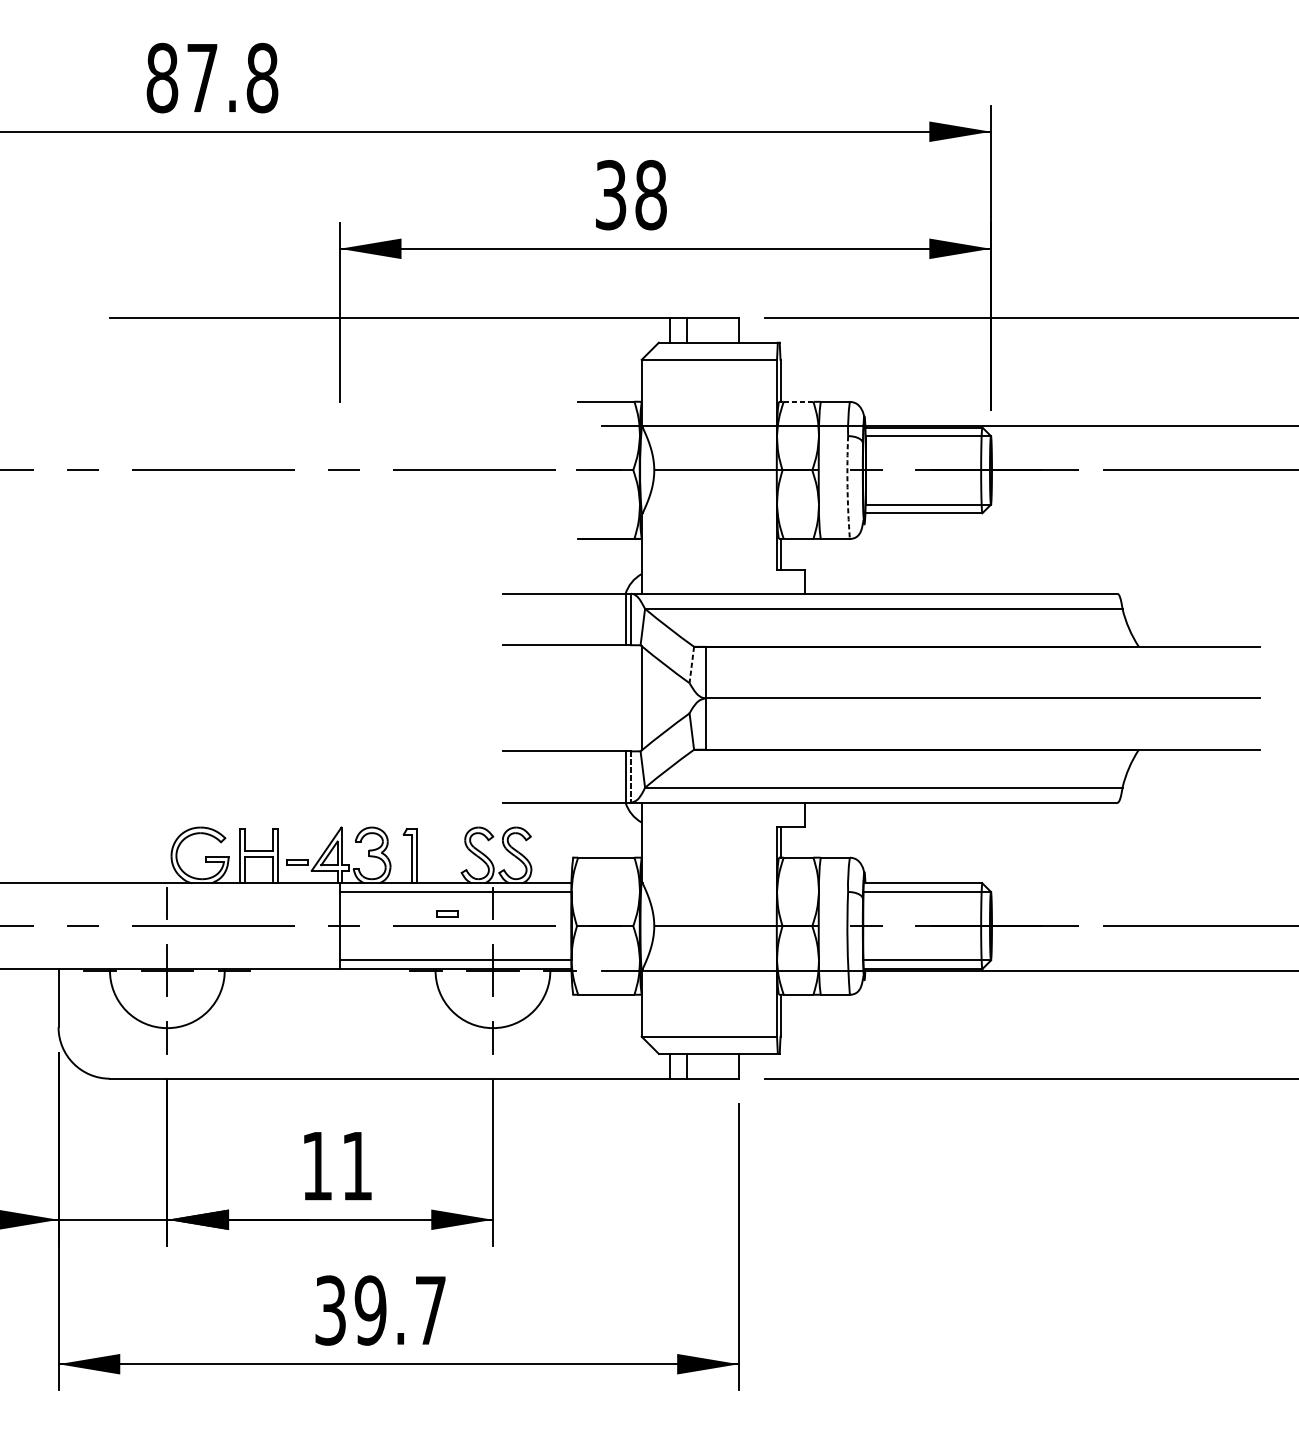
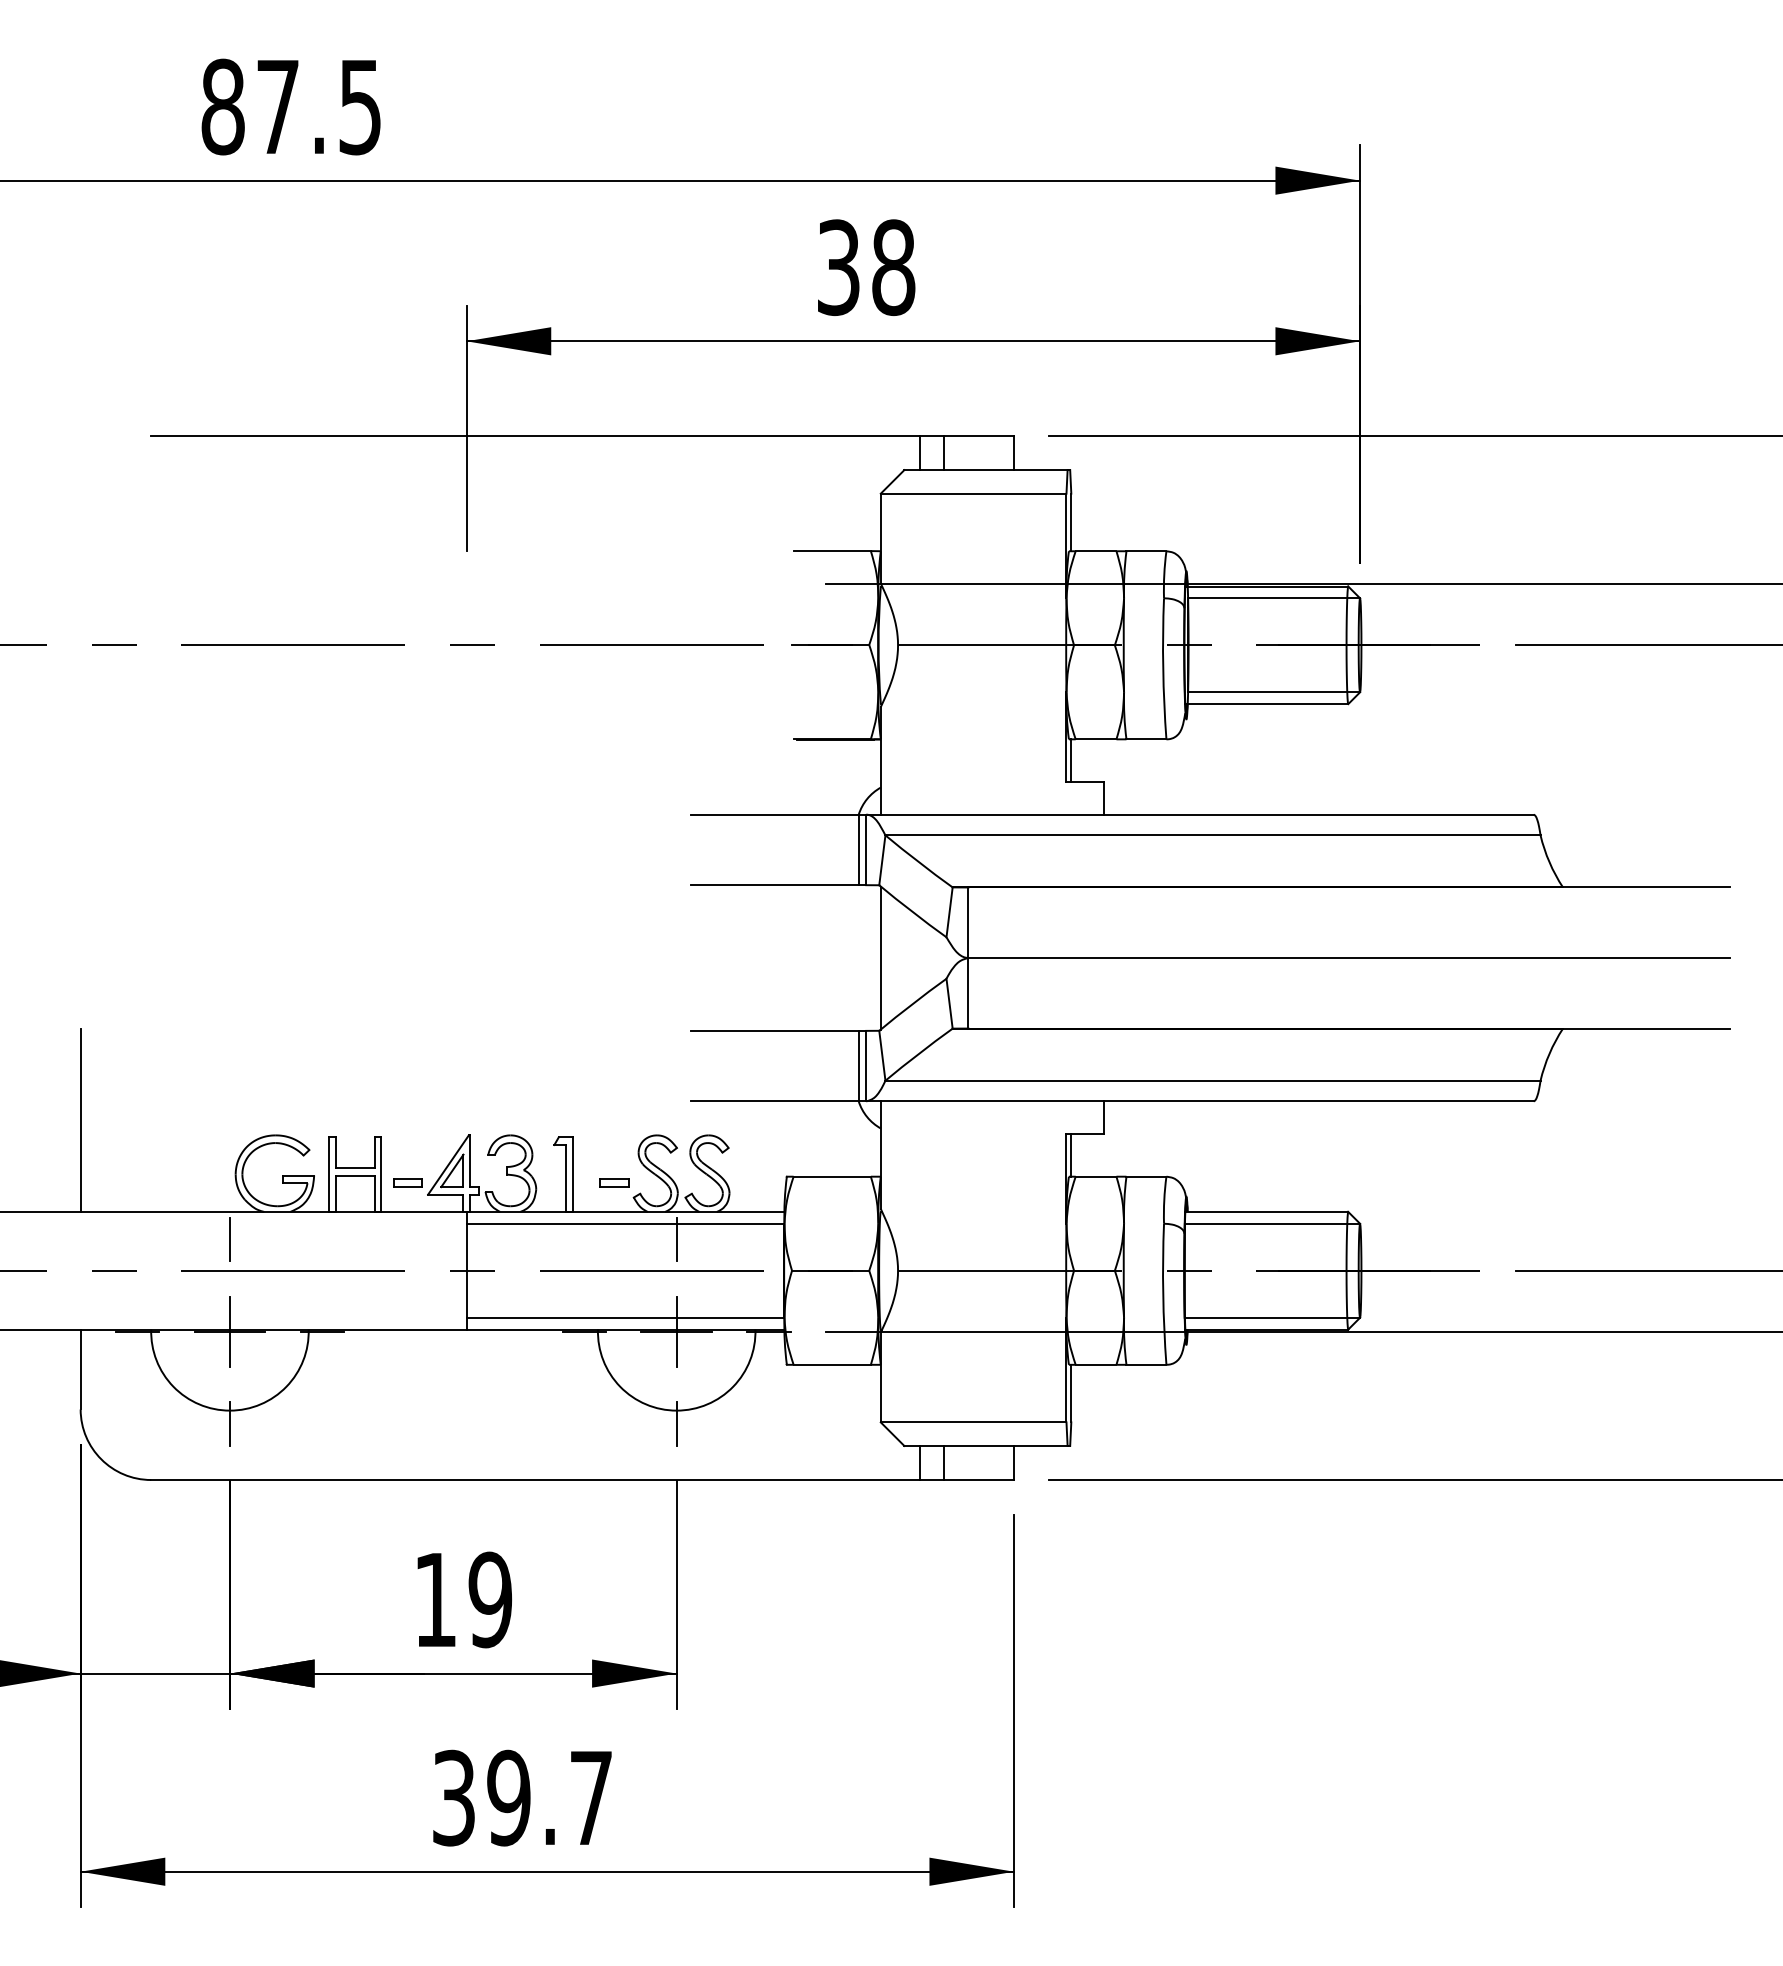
text: (262, 77) -> (360, 106), 87.8 -> 87.5
line: (798, 402) -> (1096, 551), dashed -> solid
arc: (847, 487) -> (1163, 668), dashed -> solid
line: (691, 665) -> (949, 912), dashed -> solid
line: (631, 777) -> (866, 1066), dashed -> solid
line: (58, 815) -> (80, 1119), added
part: (447, 913) -> (614, 1182), moved
text: (357, 1165) -> (490, 1599), 11 -> 19

